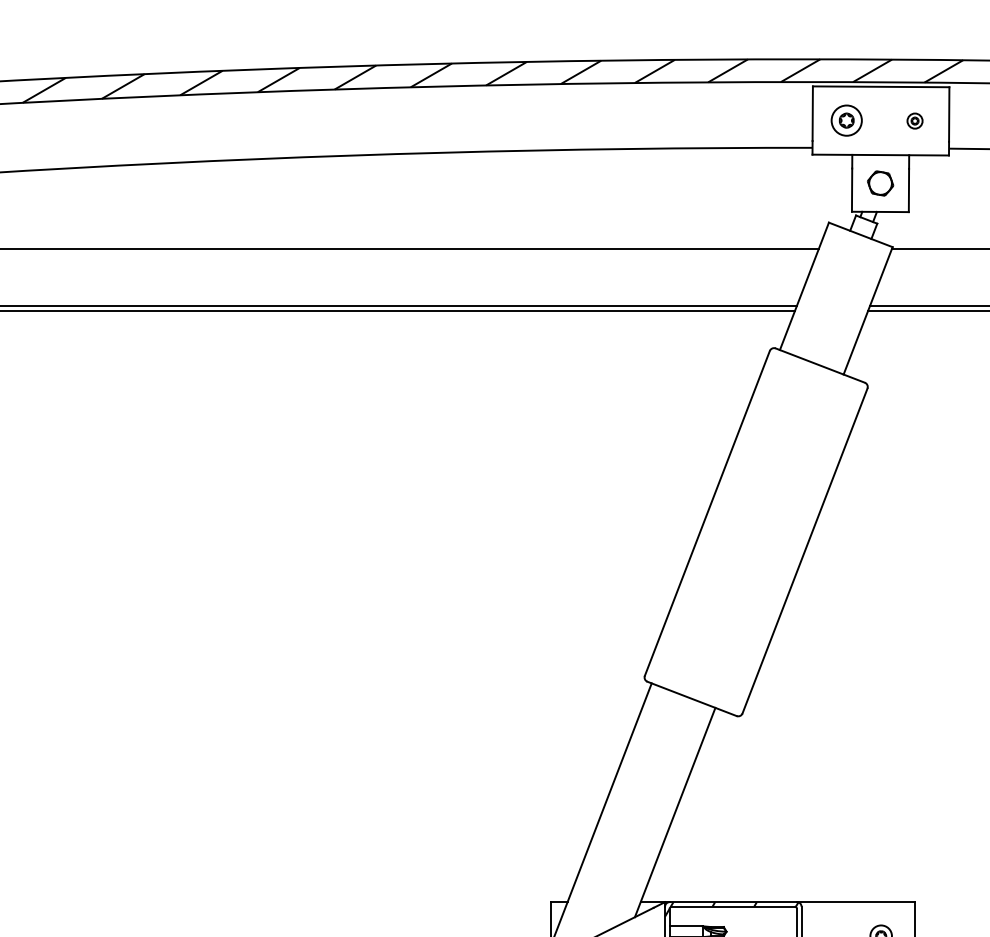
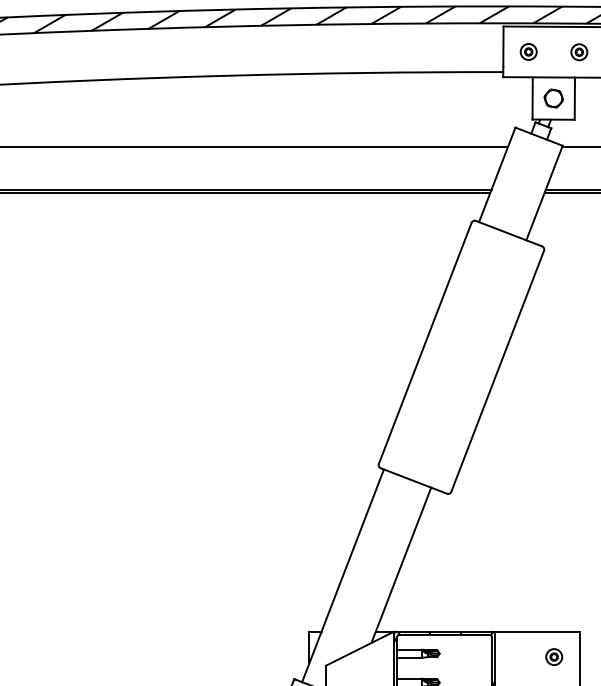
part: (846, 120) -> (528, 51), size x0.71
part: (914, 120) -> (578, 51), size x1.43

